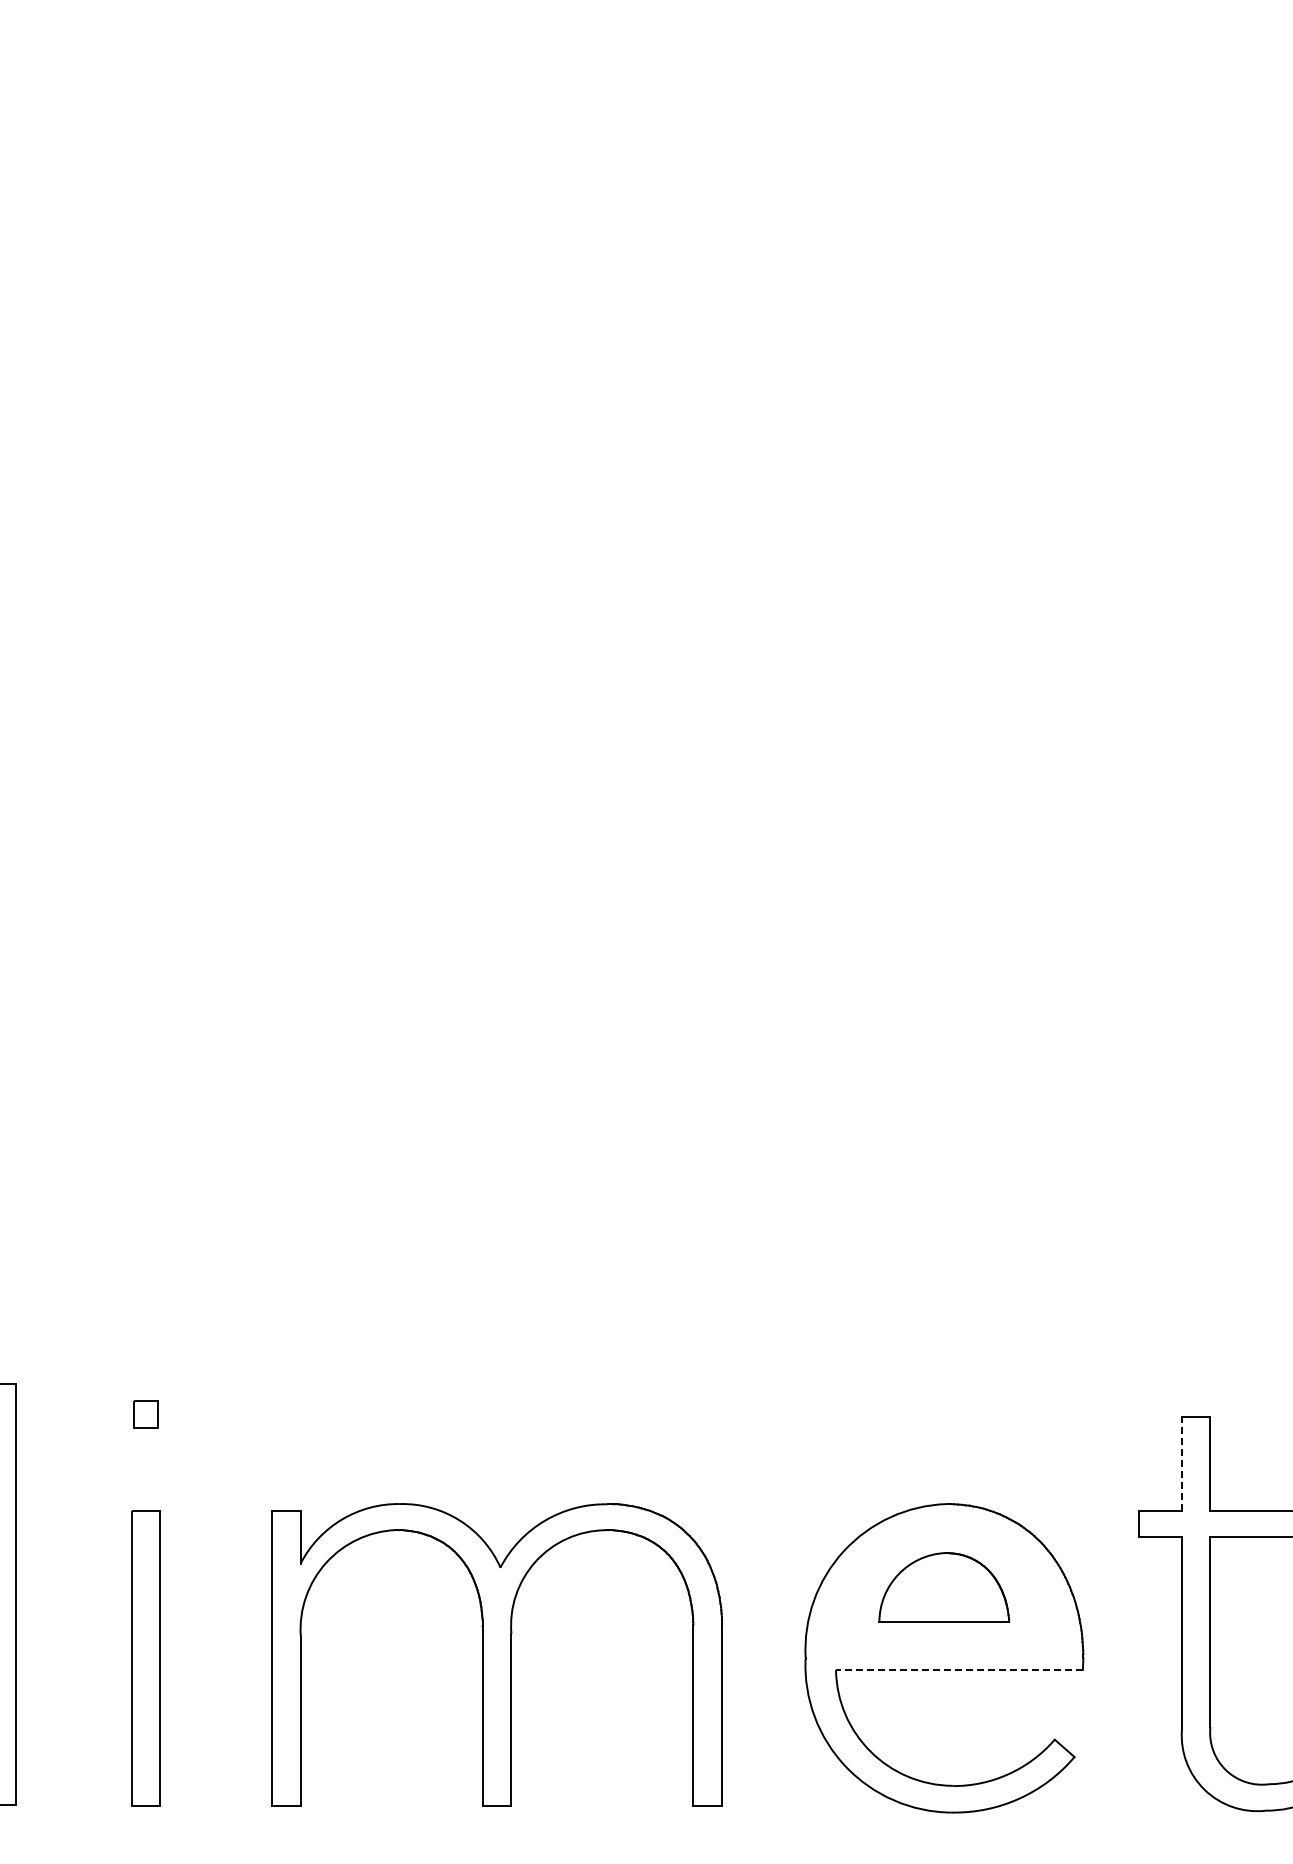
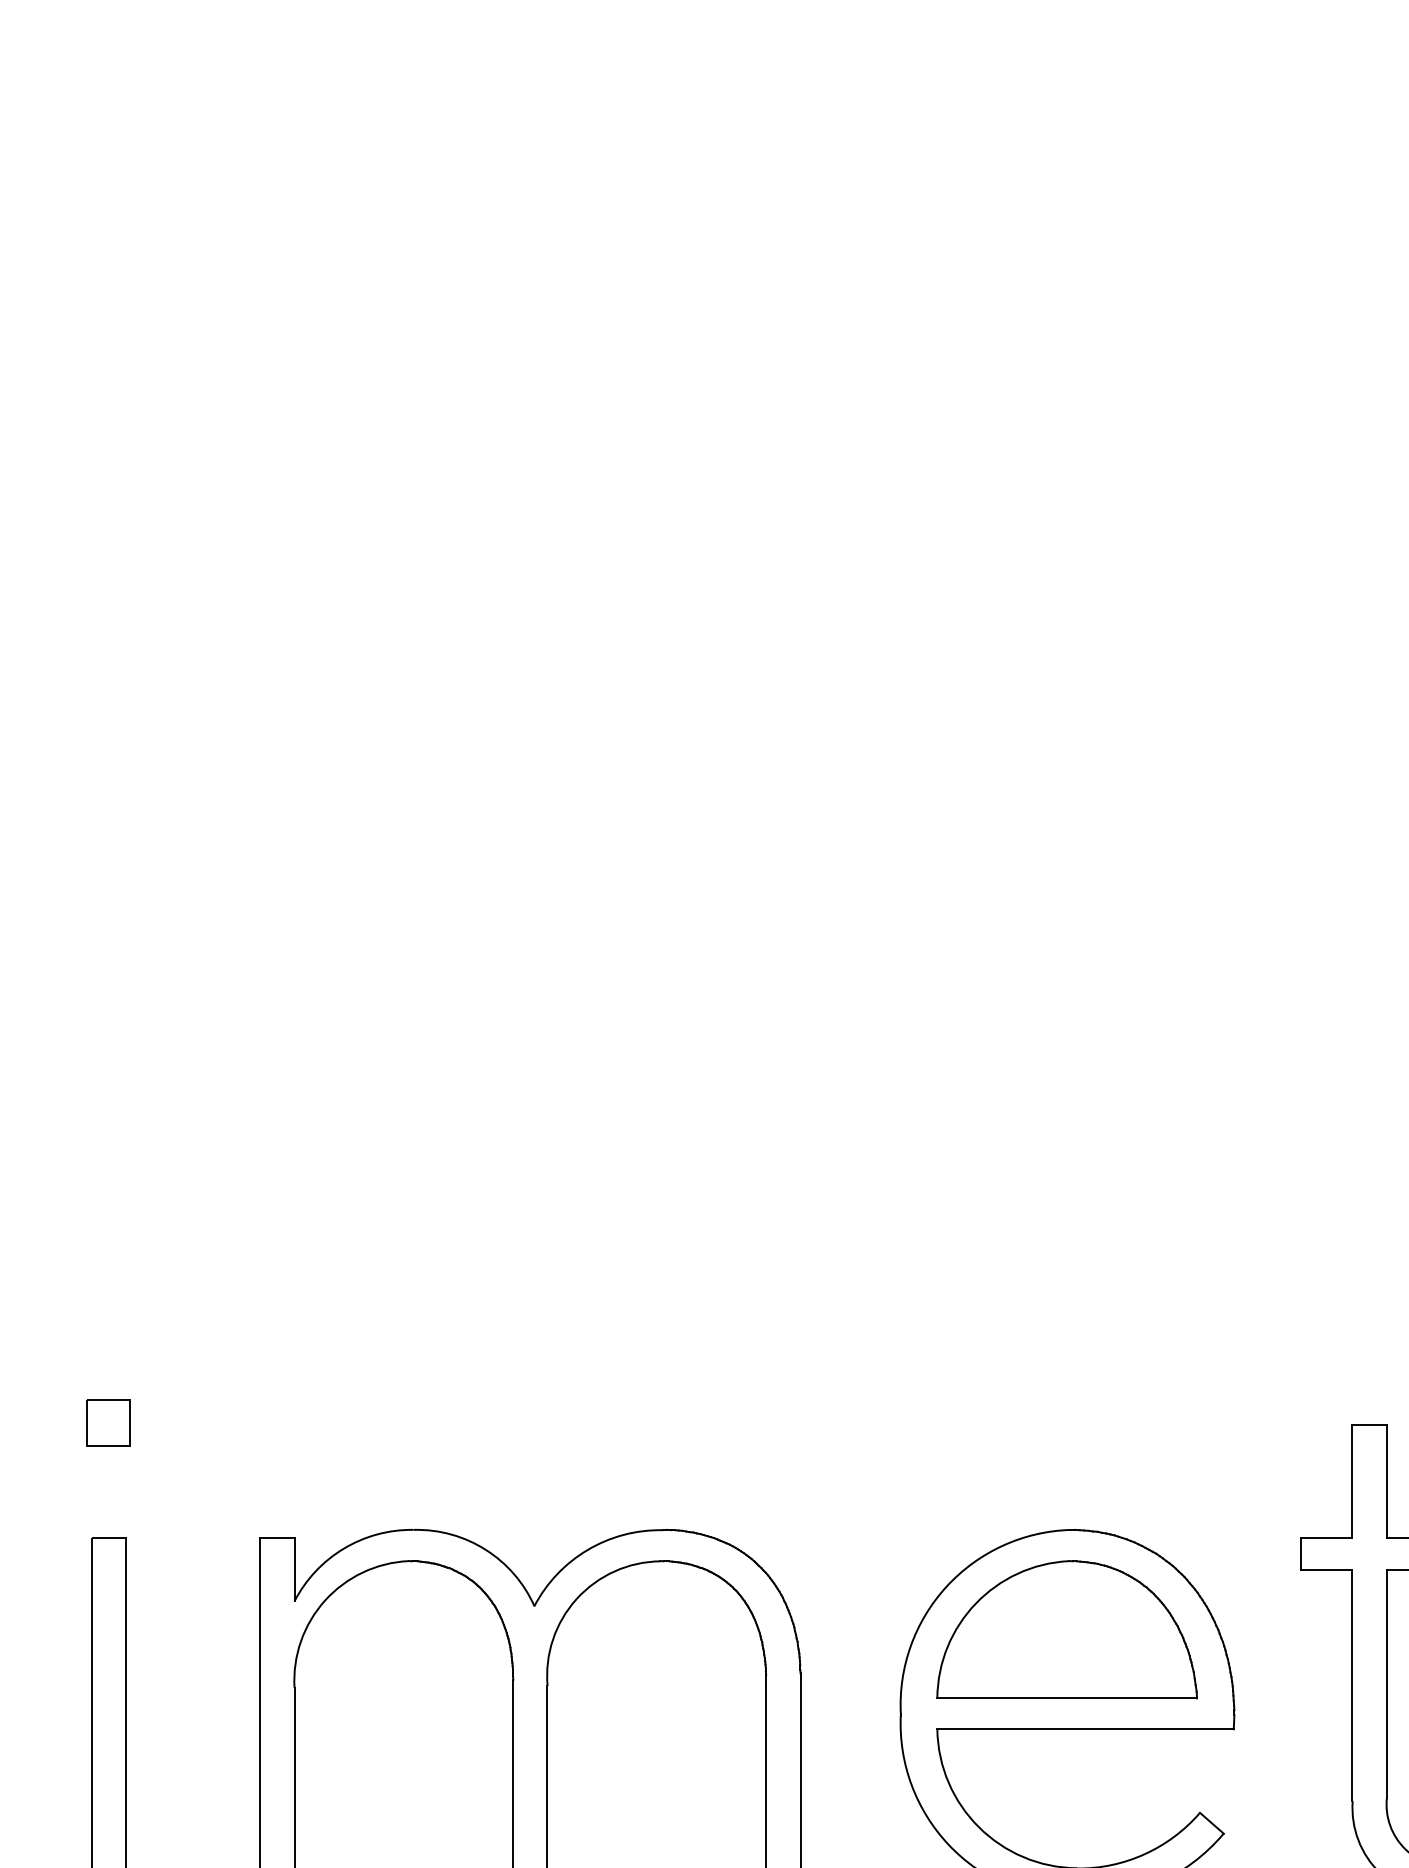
part: (145, 1414) -> (108, 1422), size x1.43
line: (1181, 1463) -> (1352, 1481), dashed -> solid
part: (944, 1587) -> (1067, 1630), size x1.67
line: (958, 1670) -> (1084, 1729), dashed -> solid

